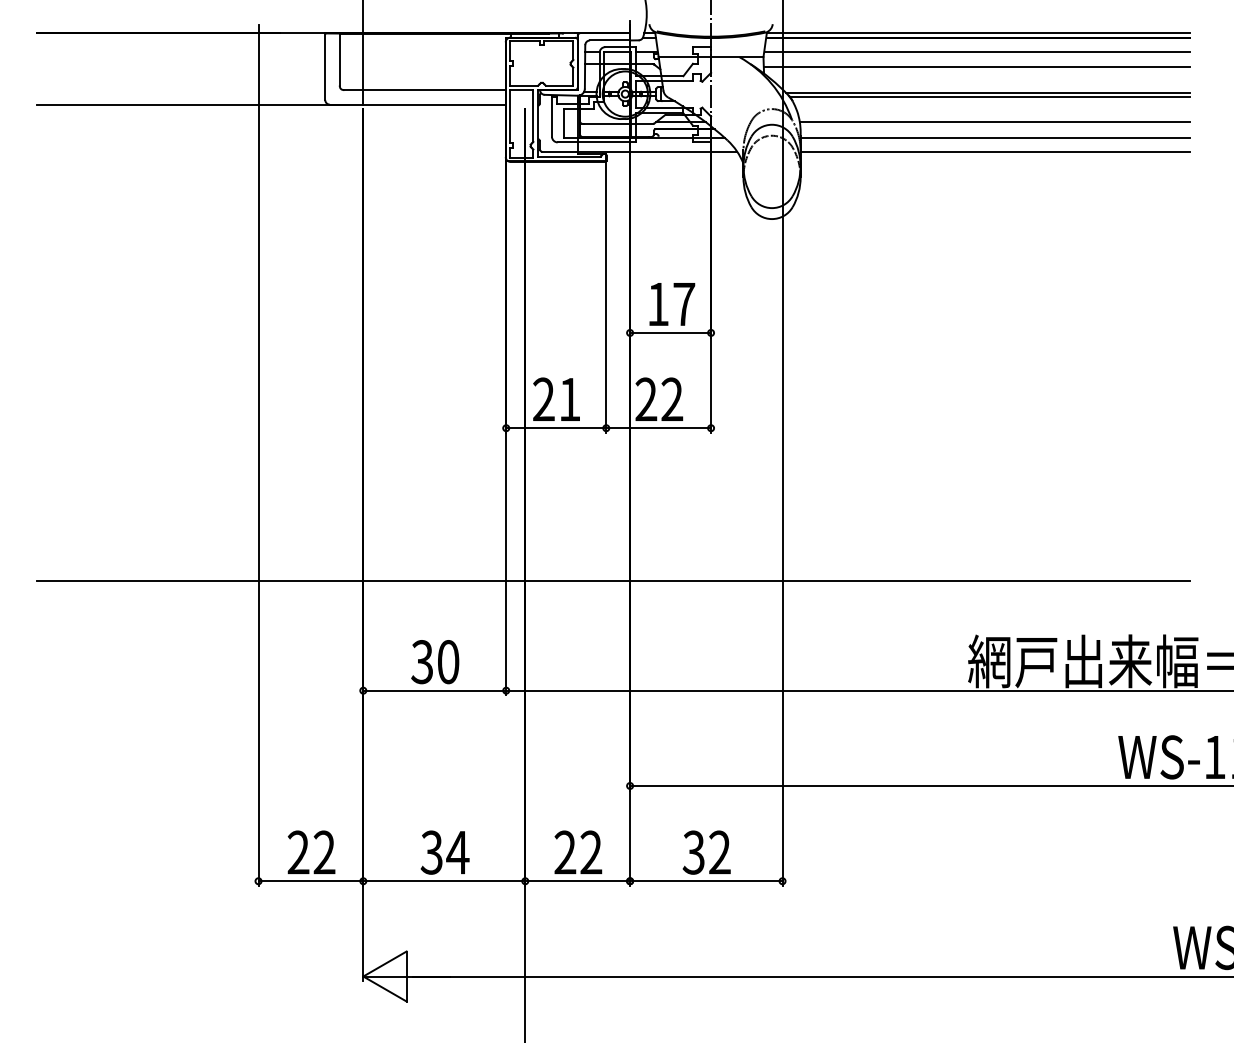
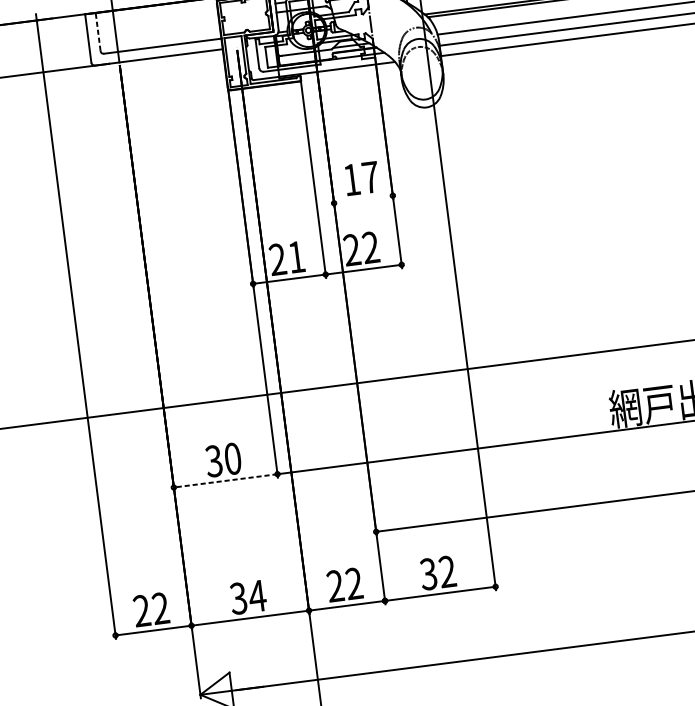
line: (339, 59) -> (97, 31), solid -> dashed
line: (670, 332) -> (363, 199), removed
line: (434, 690) -> (225, 480), solid -> dashed

